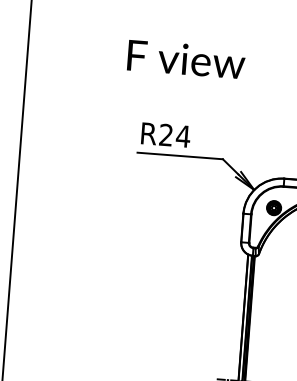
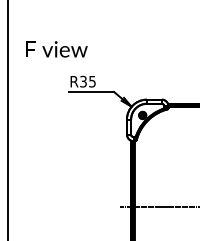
text: (185, 59) -> (56, 49), moved
text: (175, 135) -> (88, 81), R24 -> R35

